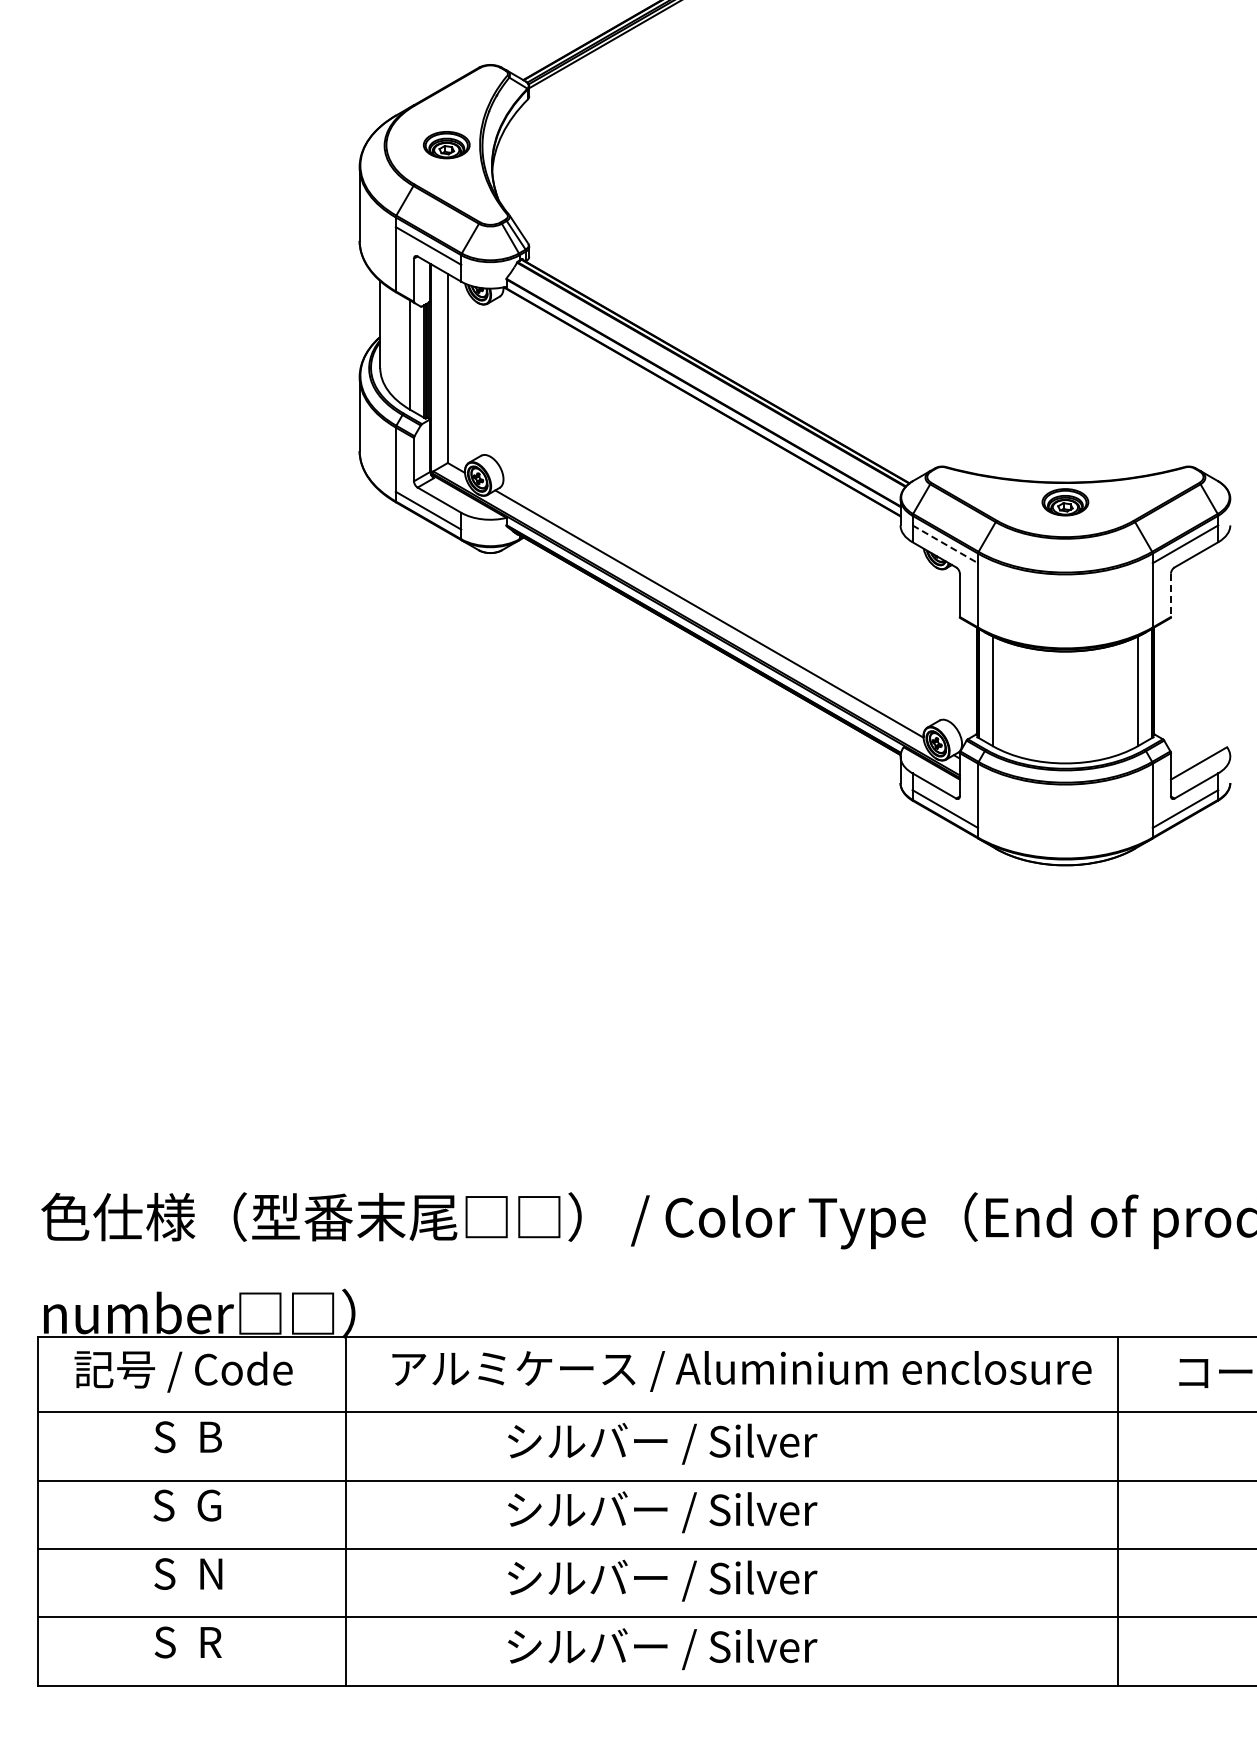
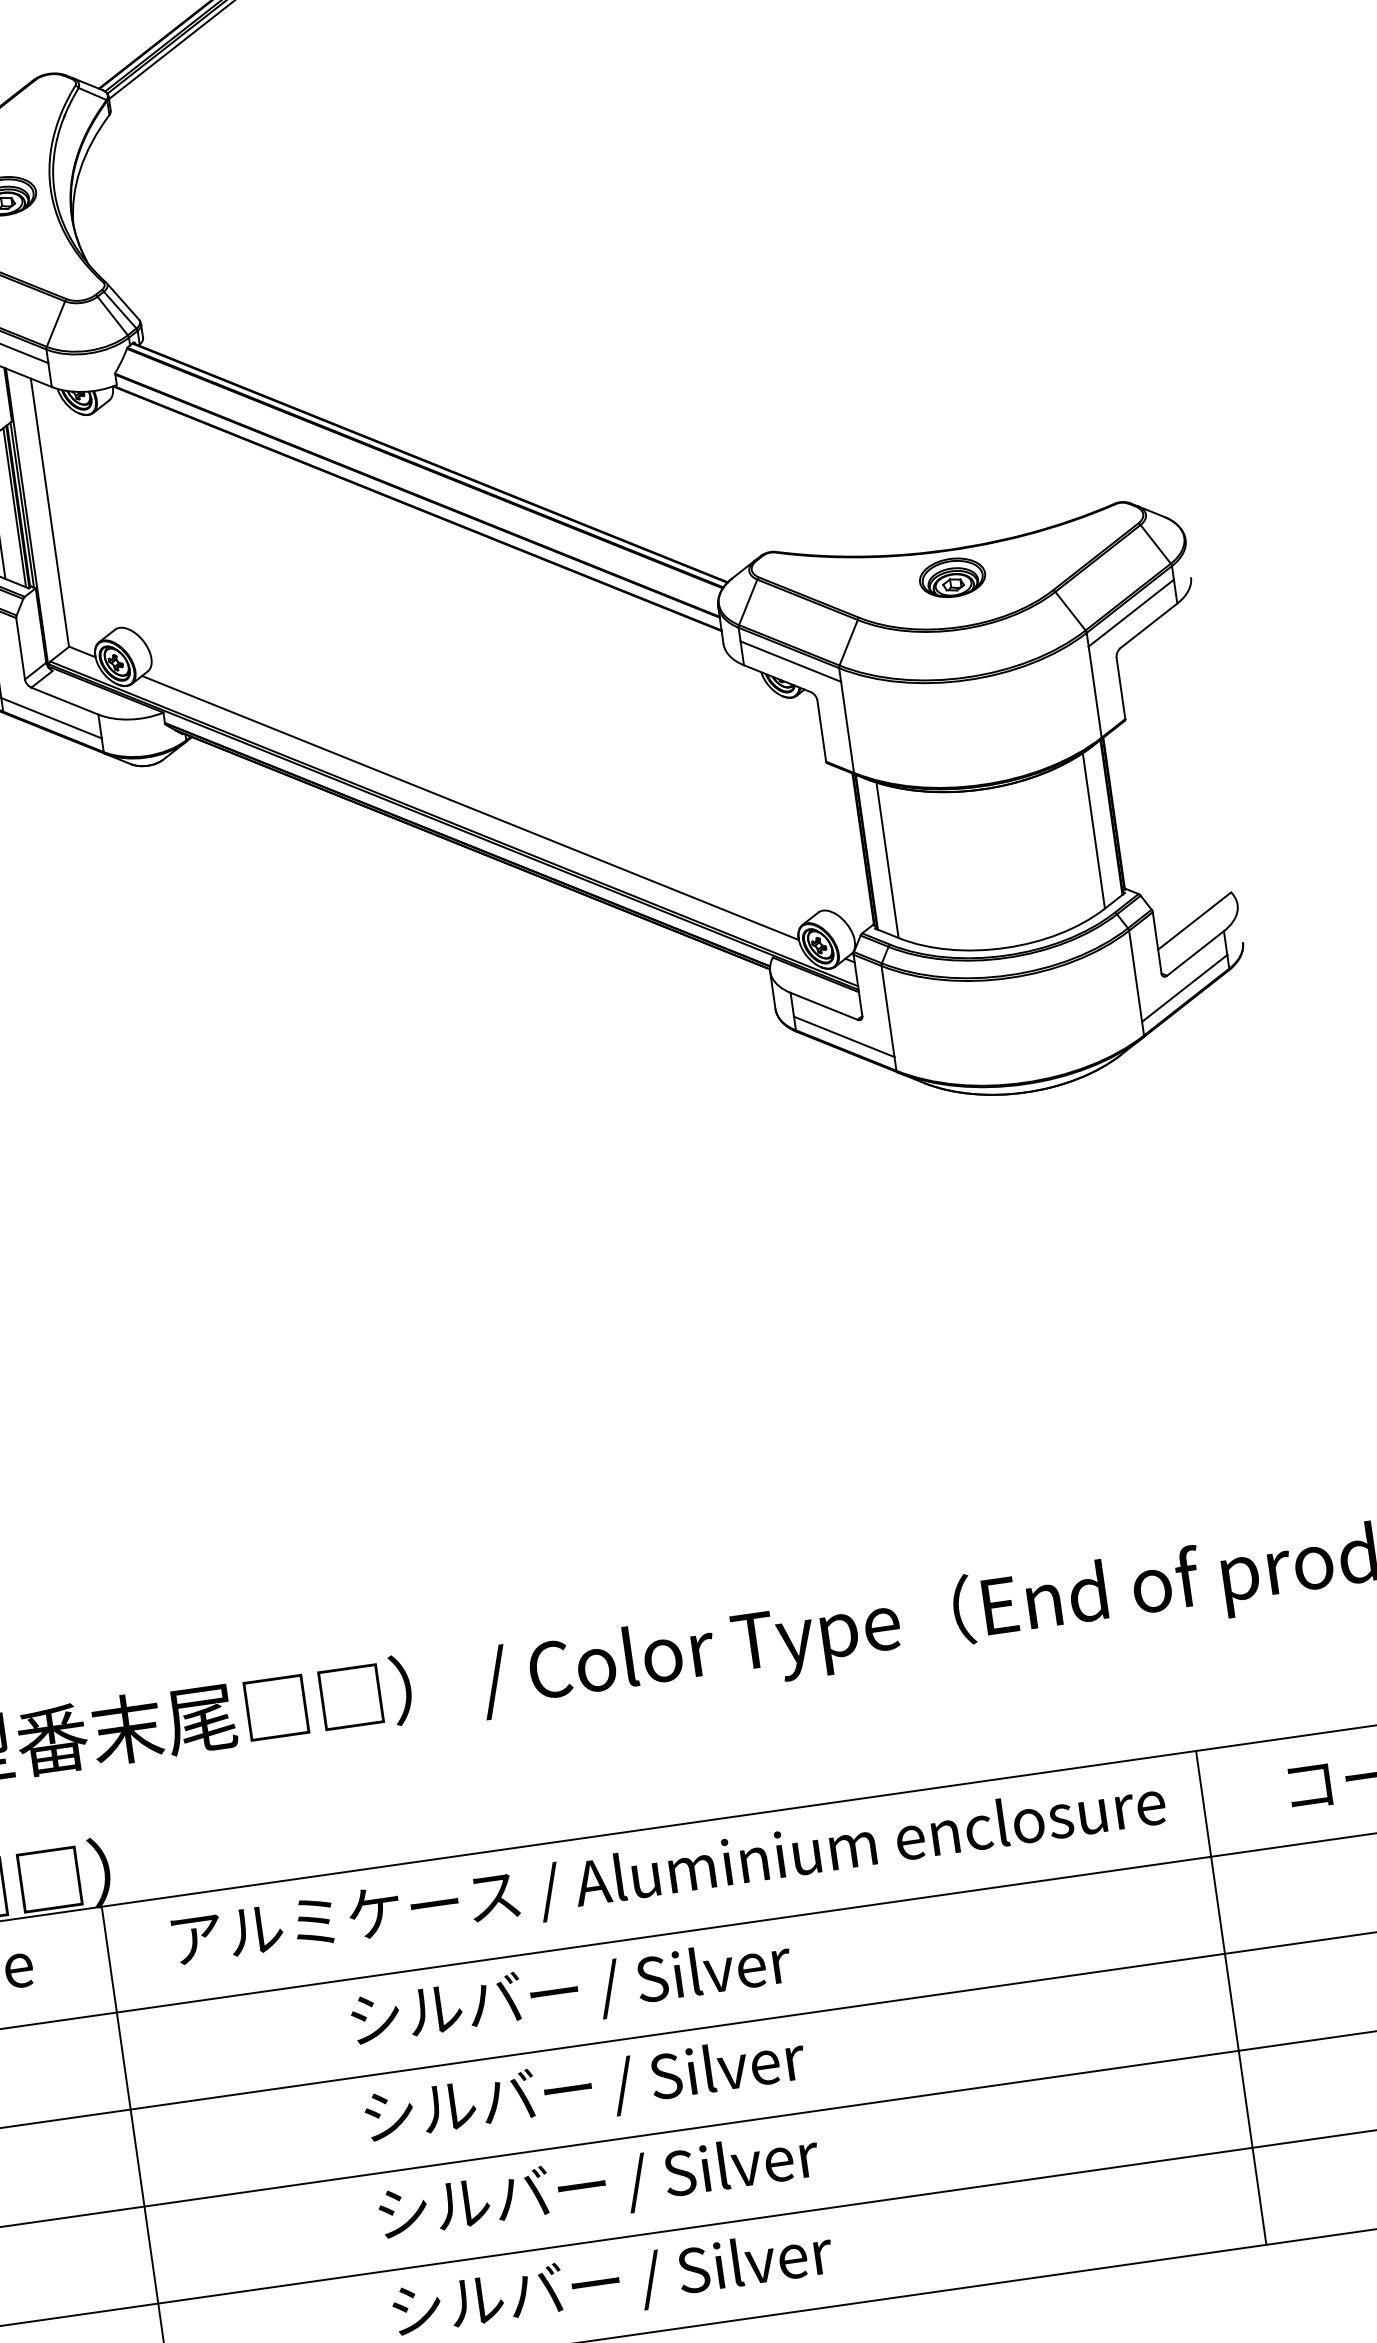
line: (945, 544) -> (791, 661), dashed -> solid
line: (1170, 595) -> (1120, 688), dashed -> solid

